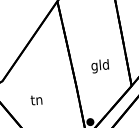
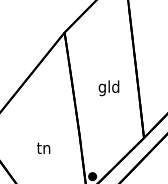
text: (99, 66) -> (108, 88), moved
text: (36, 99) -> (43, 147), moved

